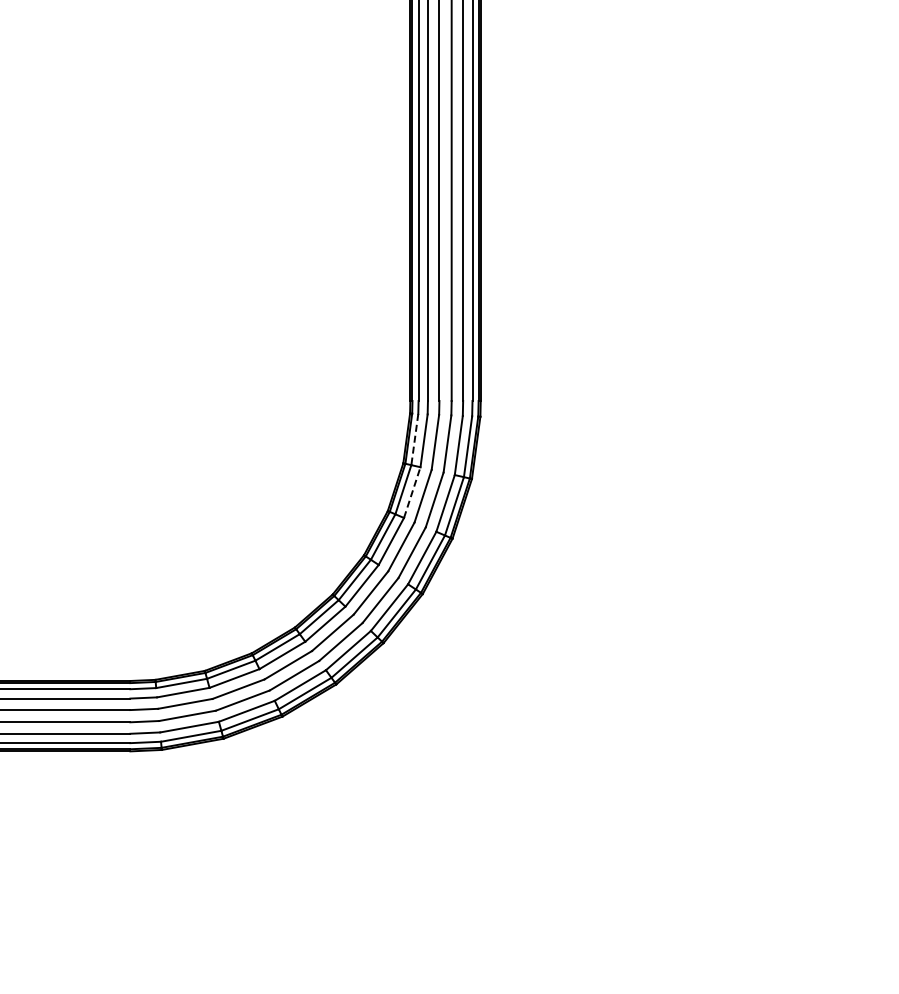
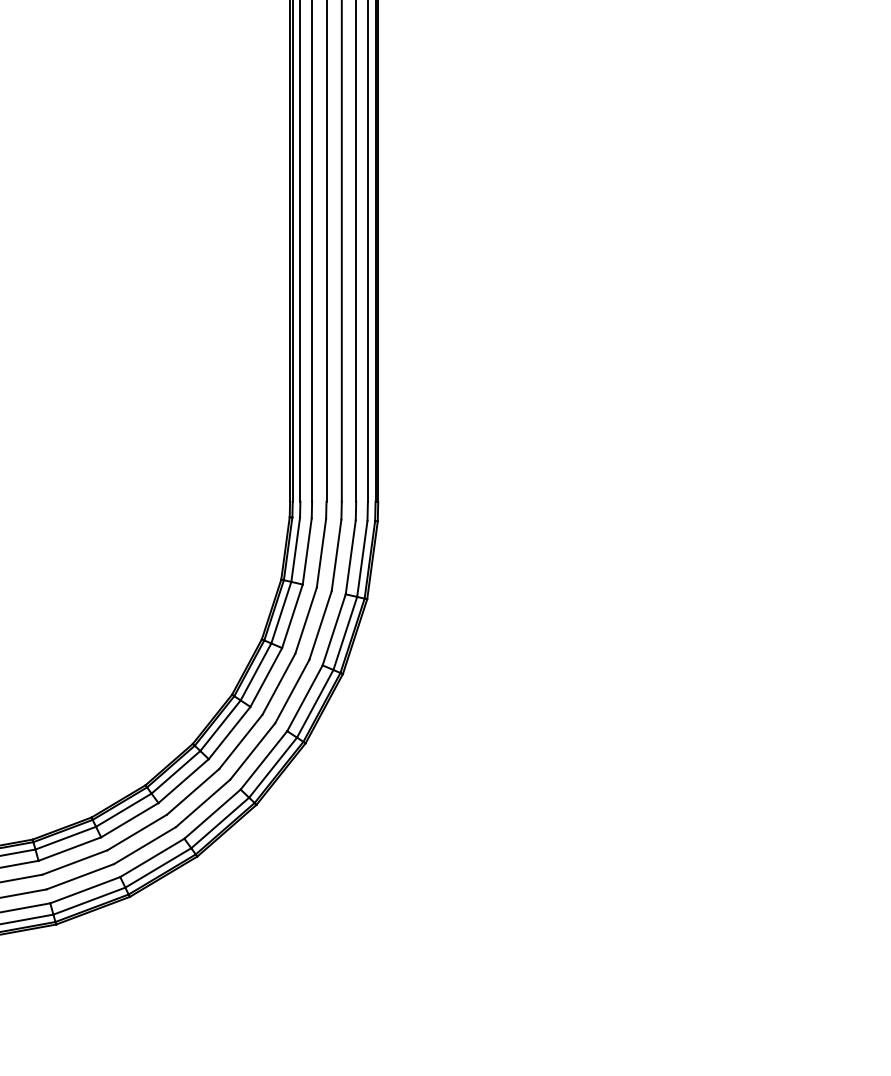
line: (414, 439) -> (295, 549), dashed -> solid
line: (412, 492) -> (292, 616), dashed -> solid

